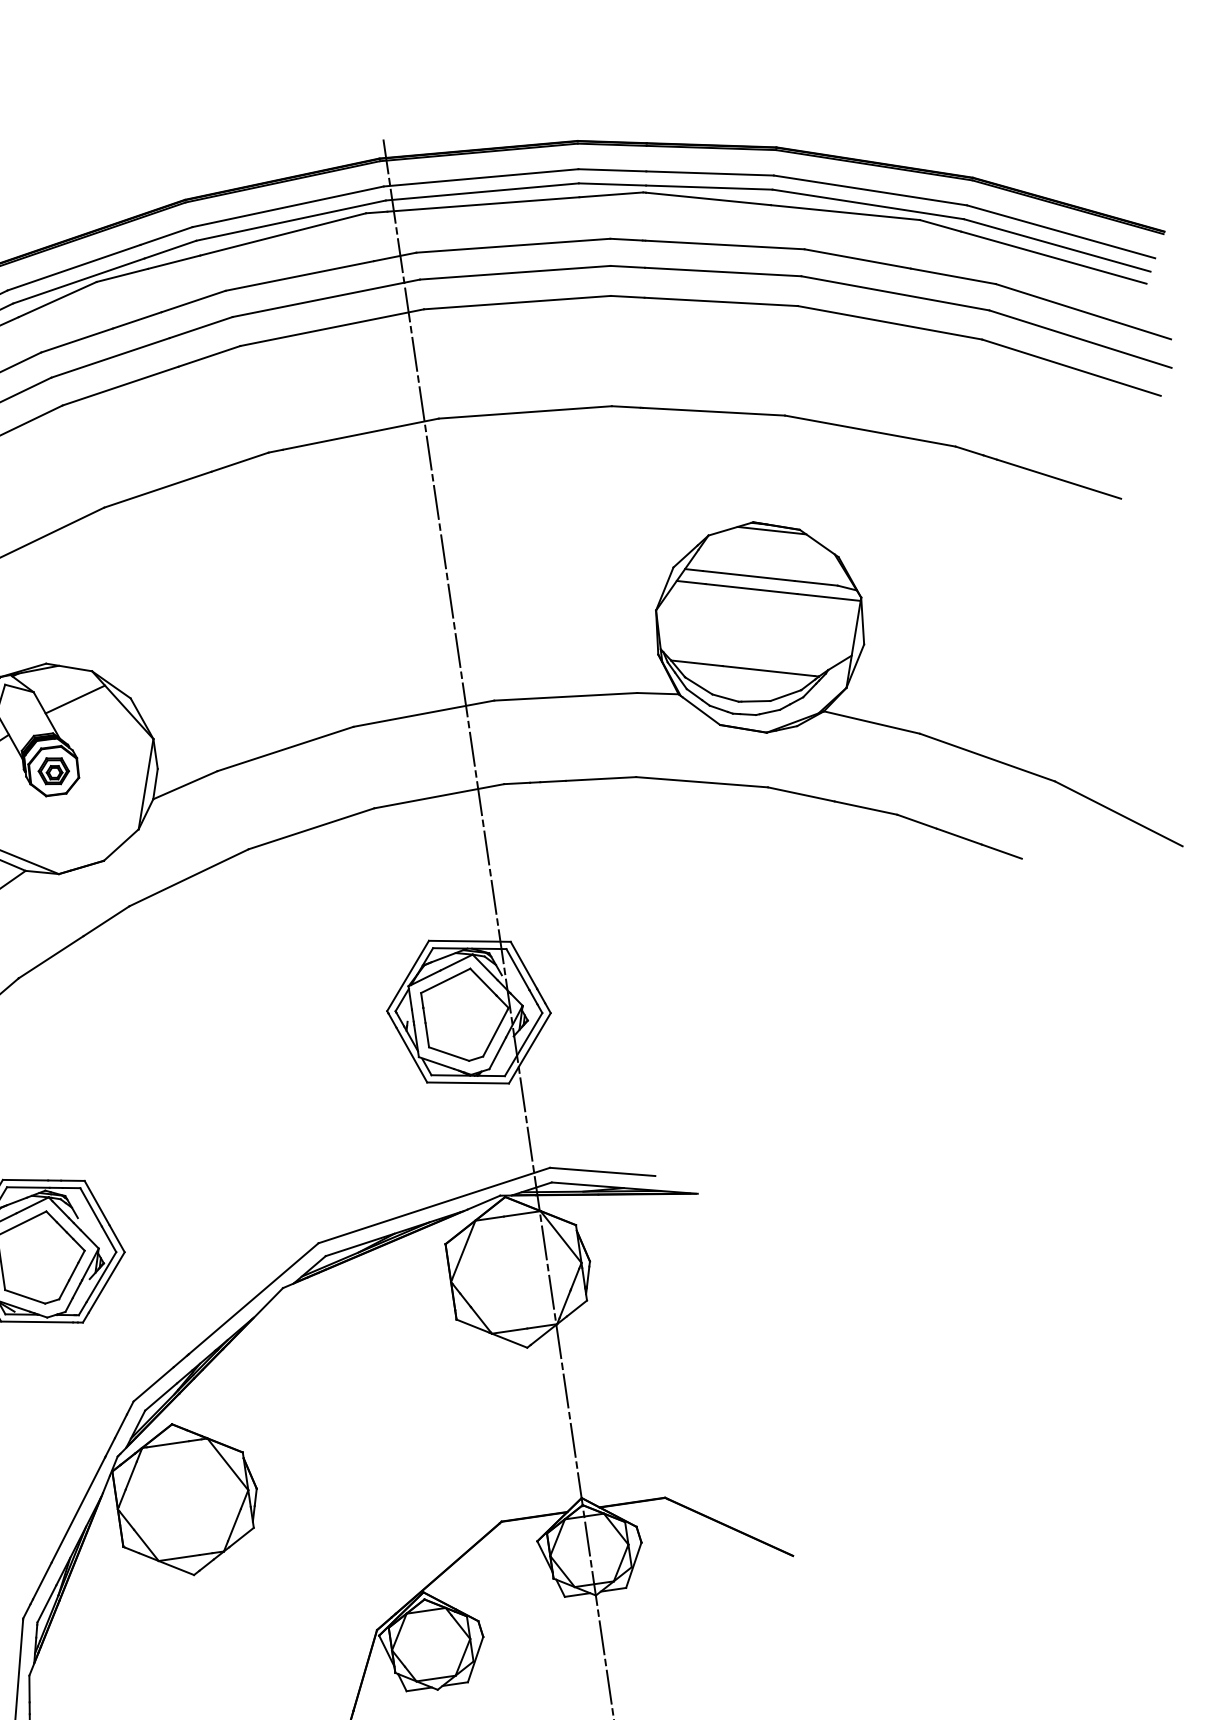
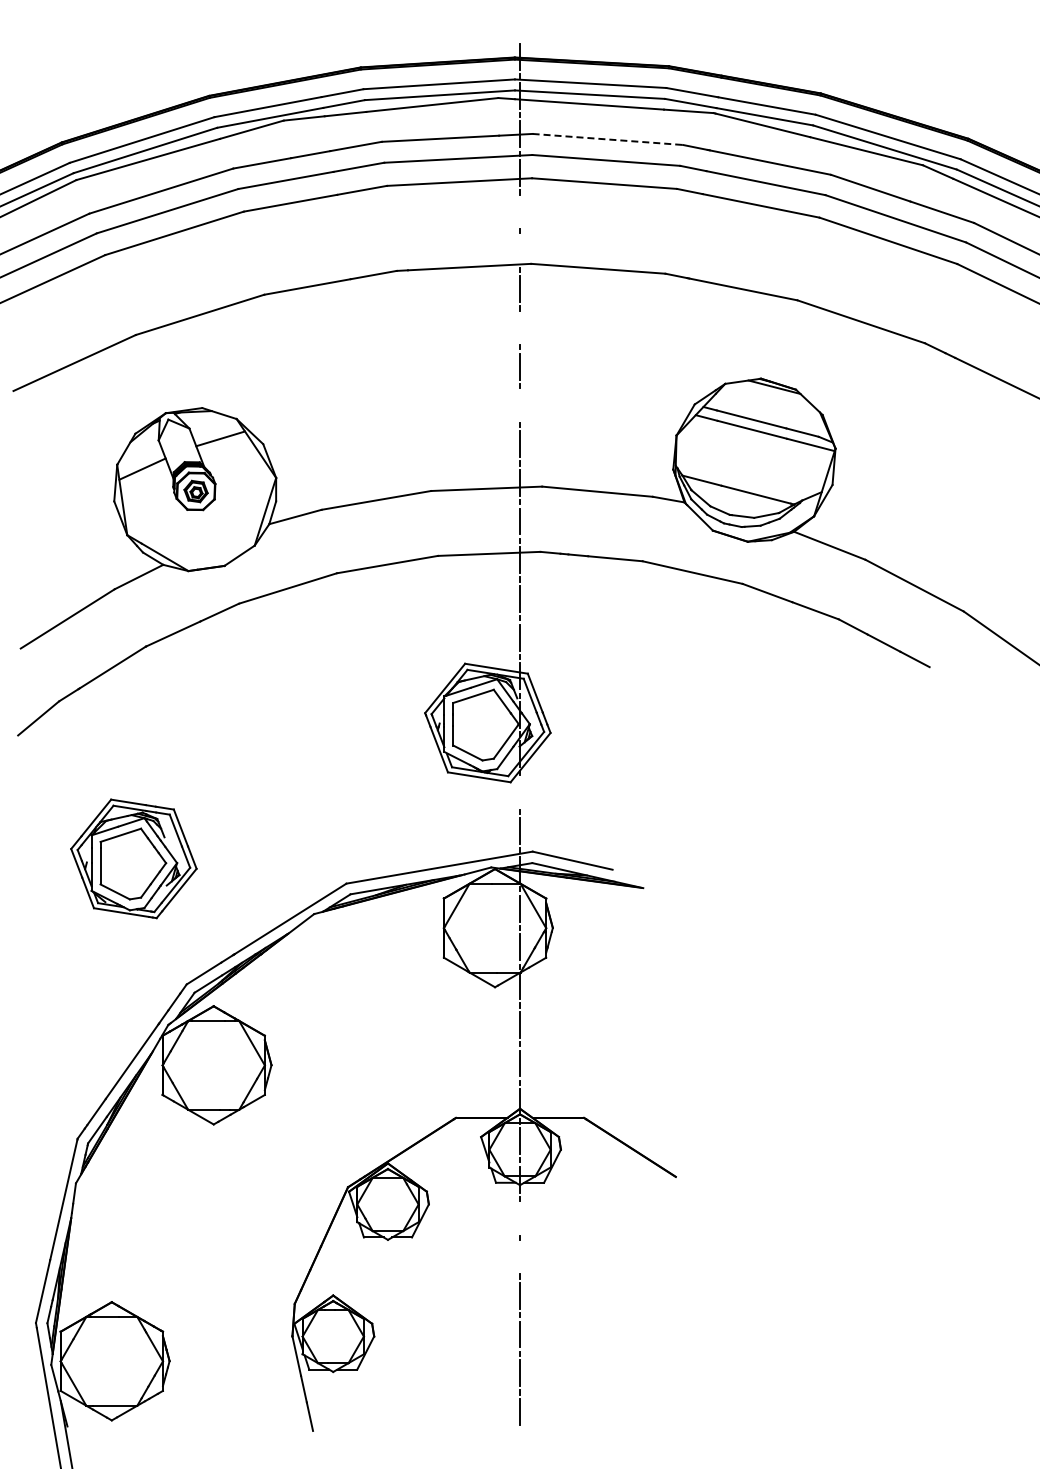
line: (514, 245) -> (608, 139), solid -> dashed
line: (414, 354) -> (519, 211), removed
line: (421, 403) -> (519, 250), removed
line: (435, 501) -> (519, 327), removed
line: (450, 601) -> (519, 405), removed
line: (522, 1094) -> (519, 792), removed
line: (601, 1638) -> (519, 1218), removed
line: (608, 1687) -> (519, 1257), removed

